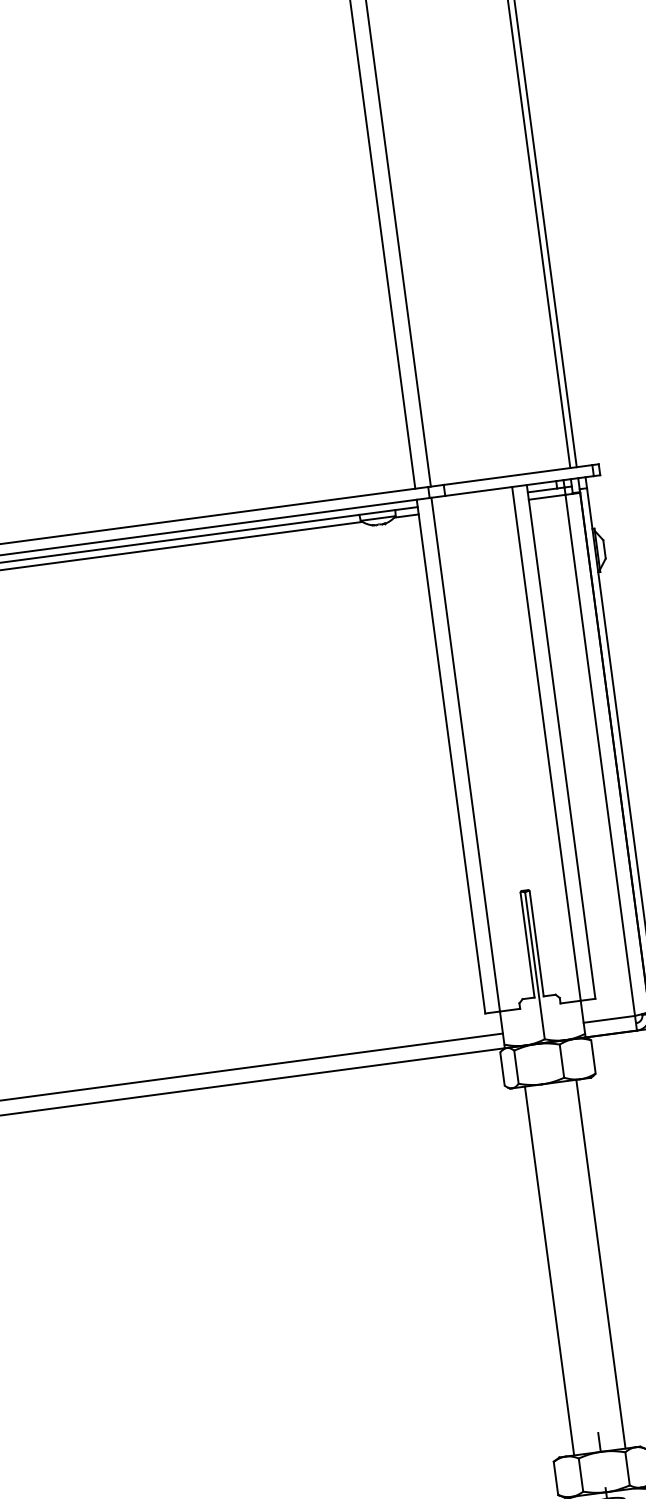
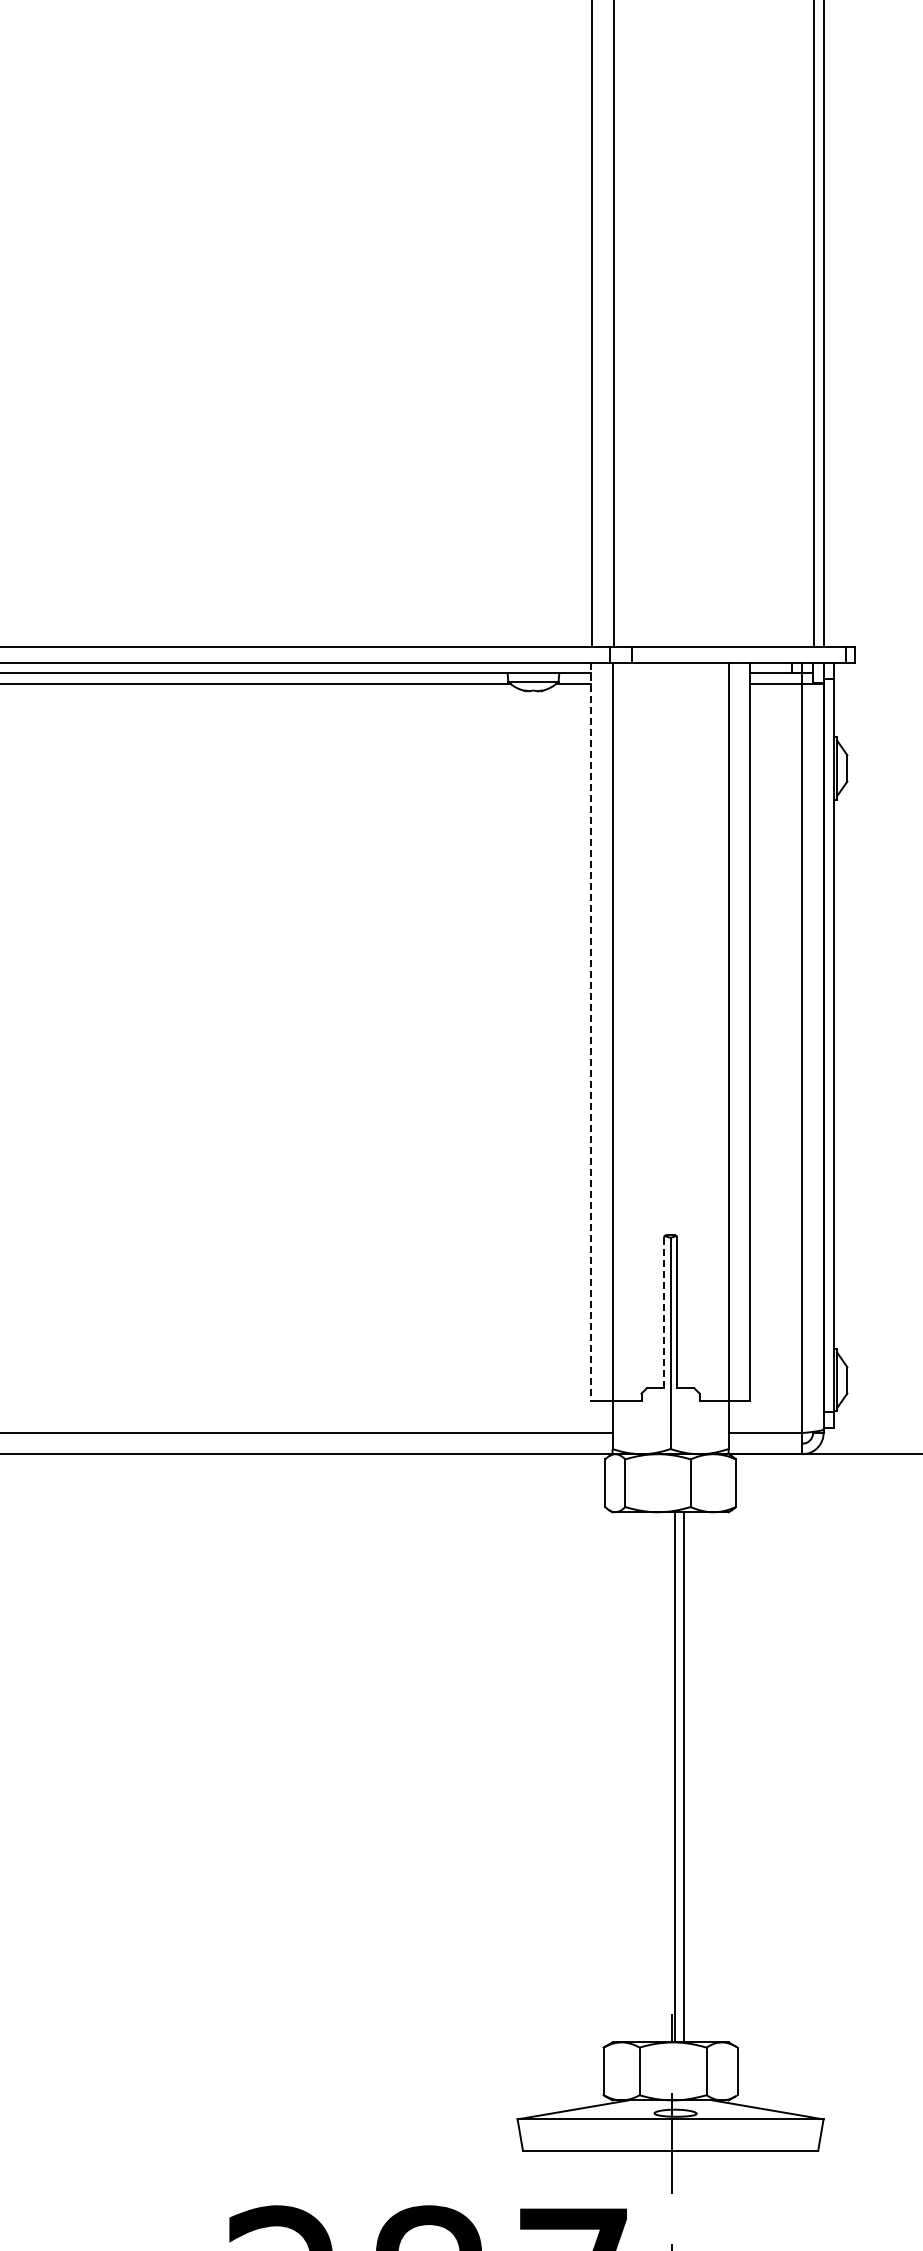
line: (451, 756) -> (591, 1032), solid -> dashed
line: (527, 945) -> (663, 1313), solid -> dashed
line: (600, 1264) -> (674, 1777), moved
line: (549, 1271) -> (683, 1777), moved

